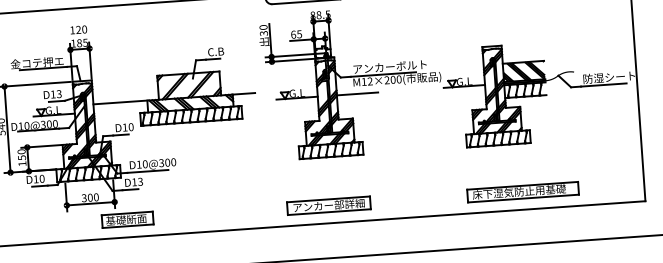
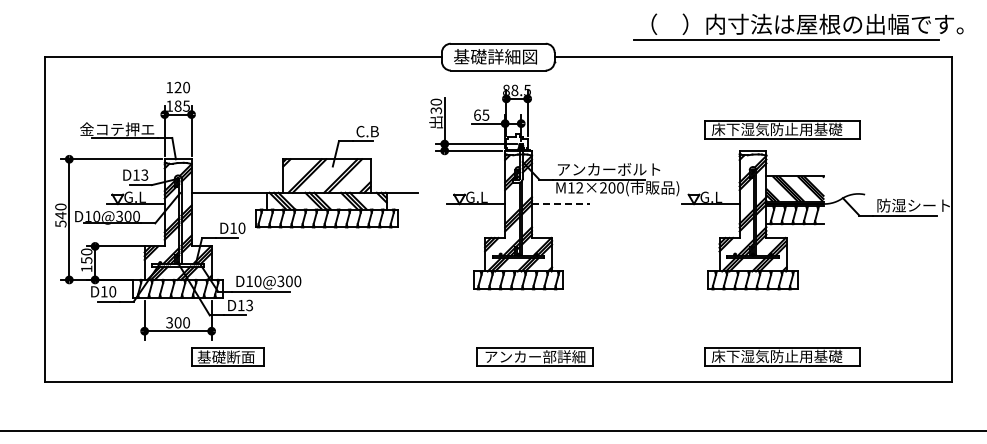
part: (511, 29) -> (782, 129), added
line: (357, 94) -> (560, 204), solid -> dashed
part: (328, 205) -> (534, 356), moved

